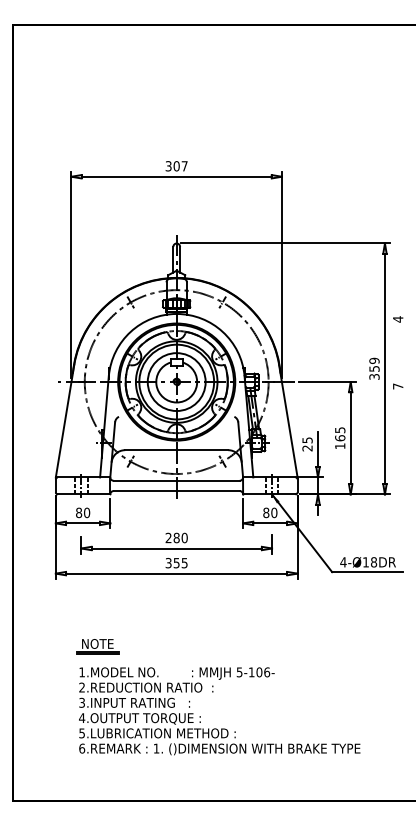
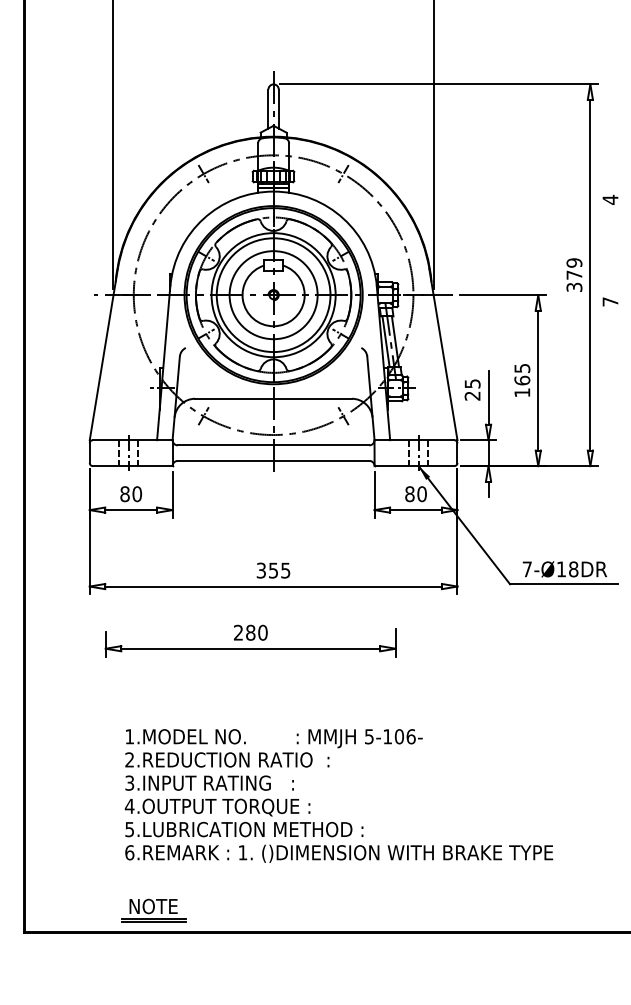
text: (374, 368) -> (574, 274), 359 -> 379
part: (176, 543) -> (250, 641), moved
text: (343, 562) -> (527, 569), 4-Ø18DR -> 7-Ø18DR
part: (97, 646) -> (153, 910), moved

